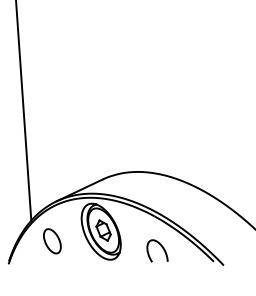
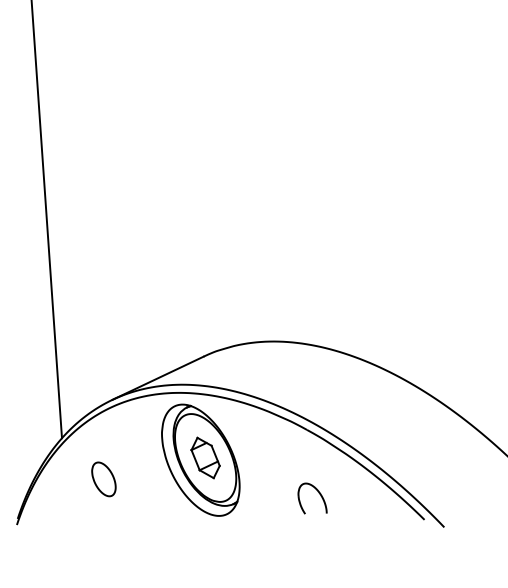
part: (52, 241) -> (104, 479), size x0.7
part: (157, 250) -> (312, 497), size x0.7

